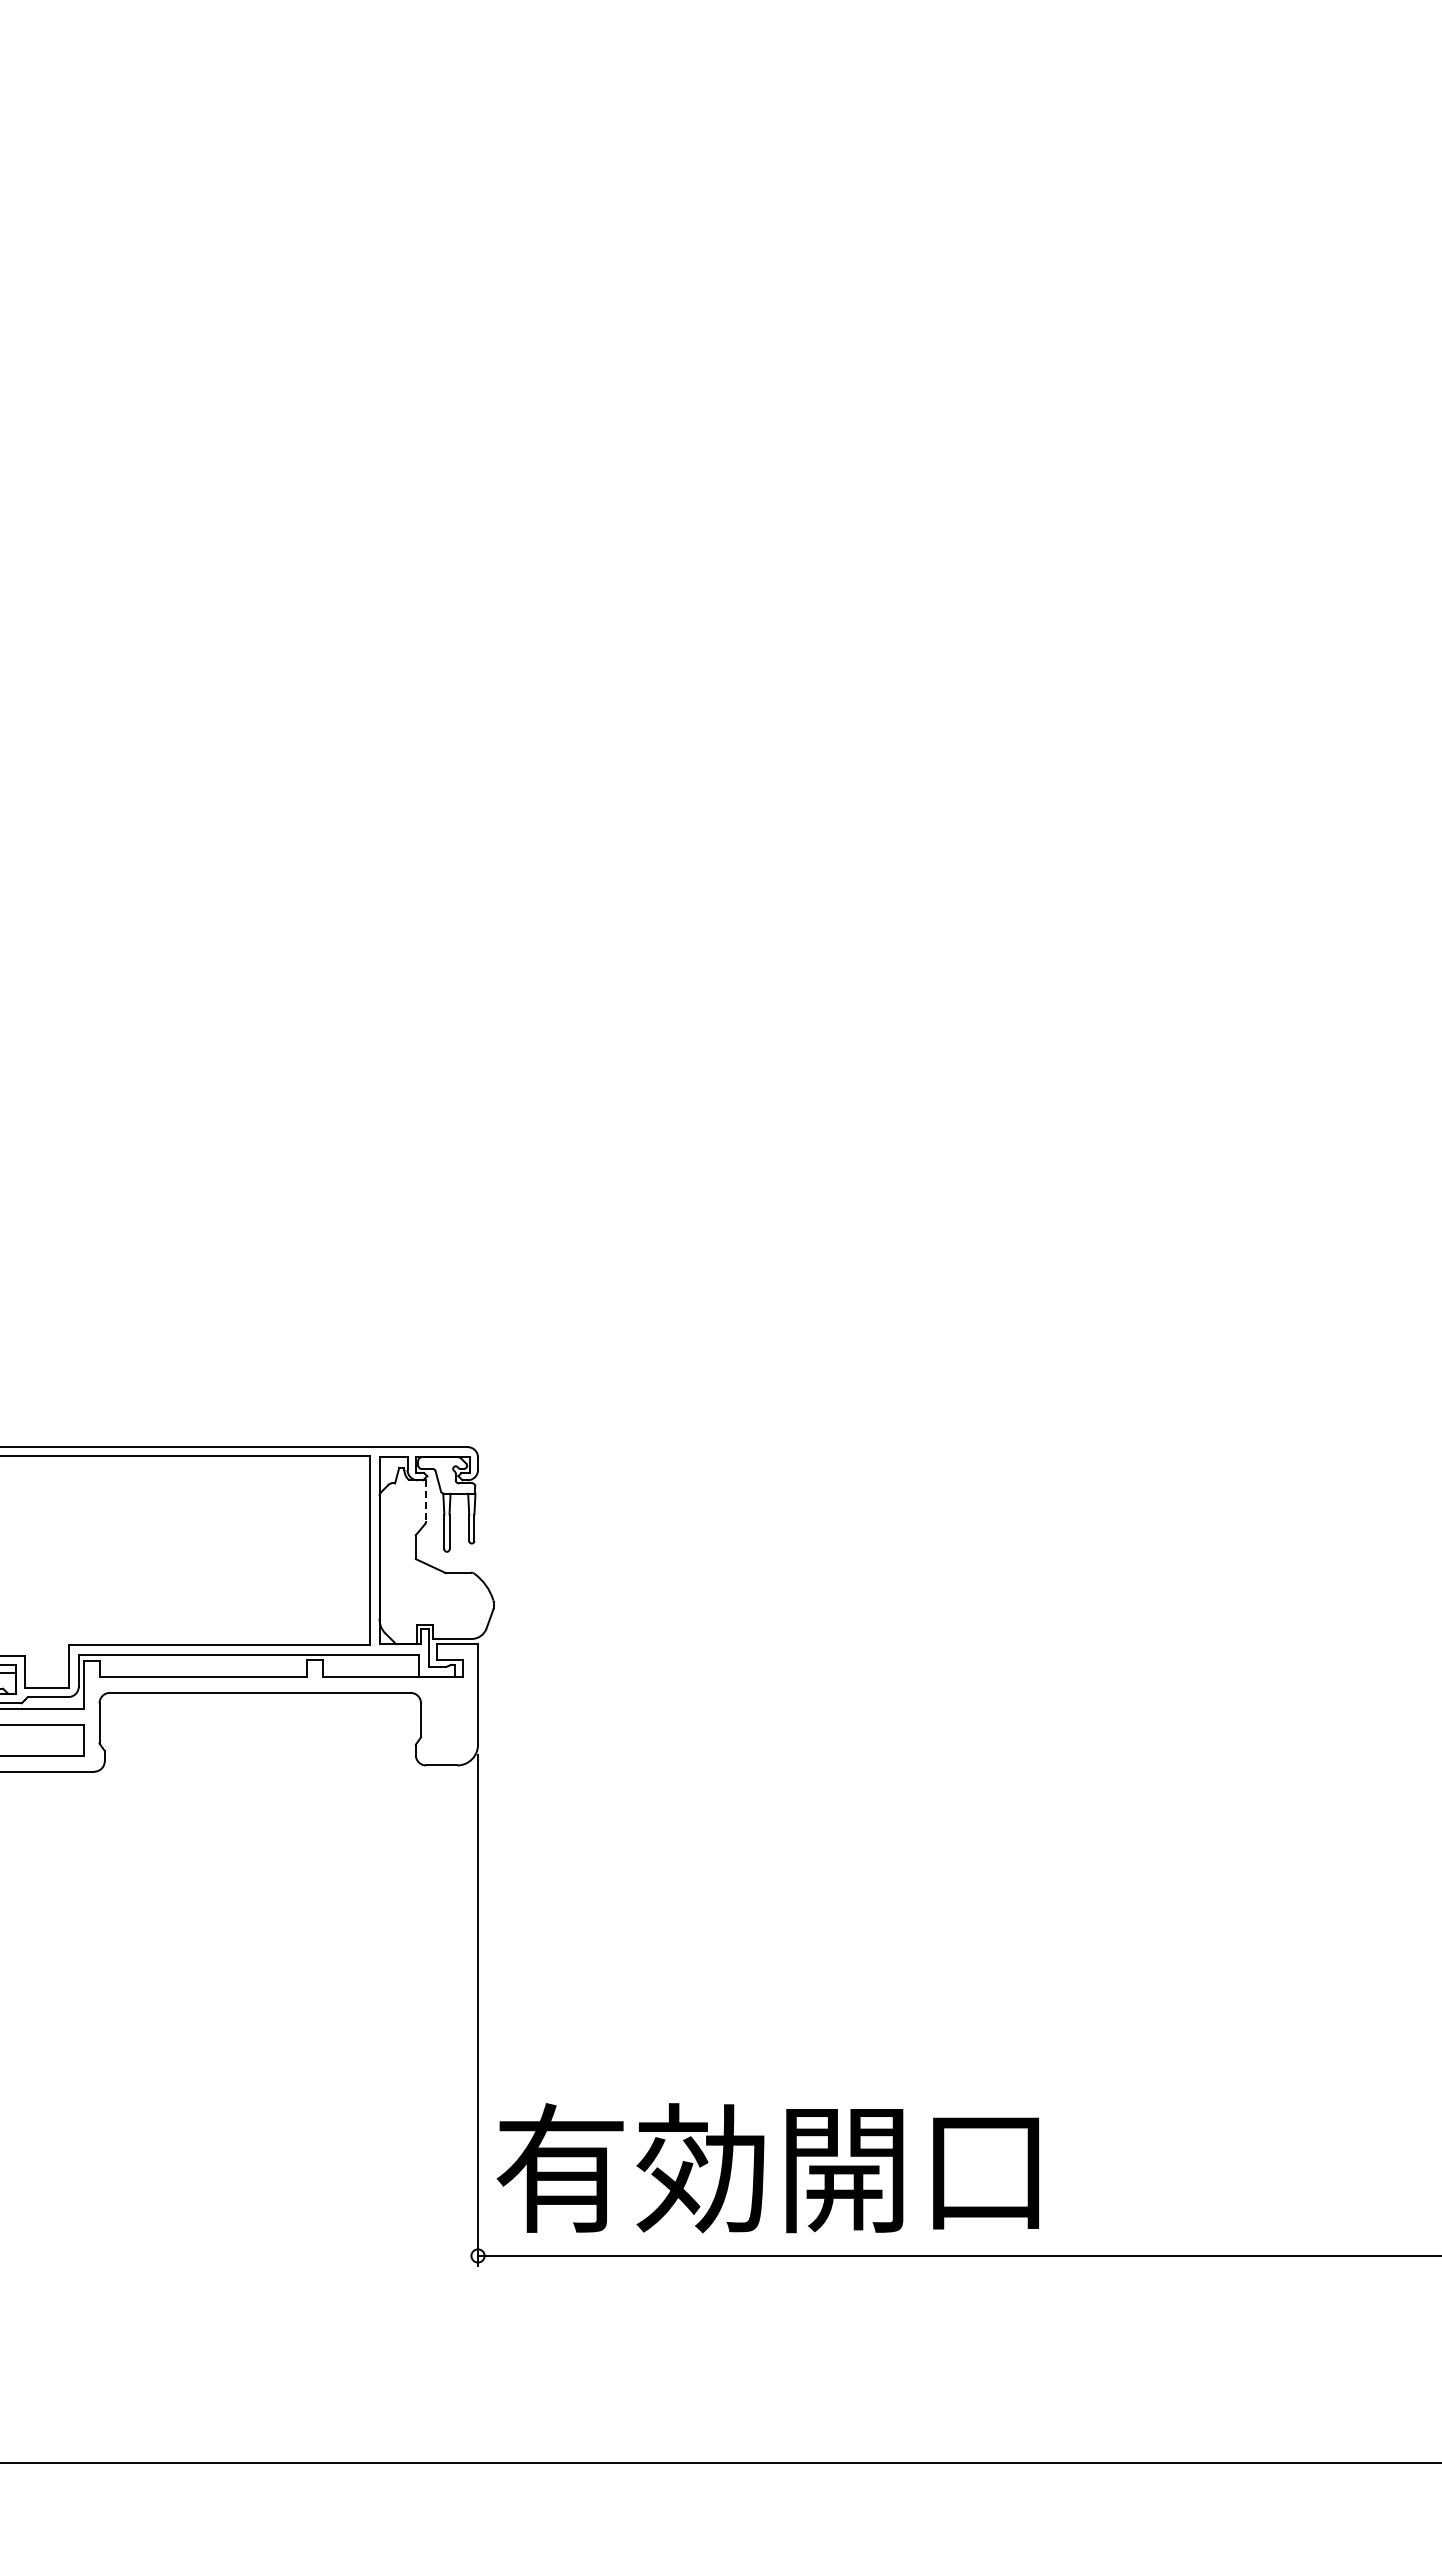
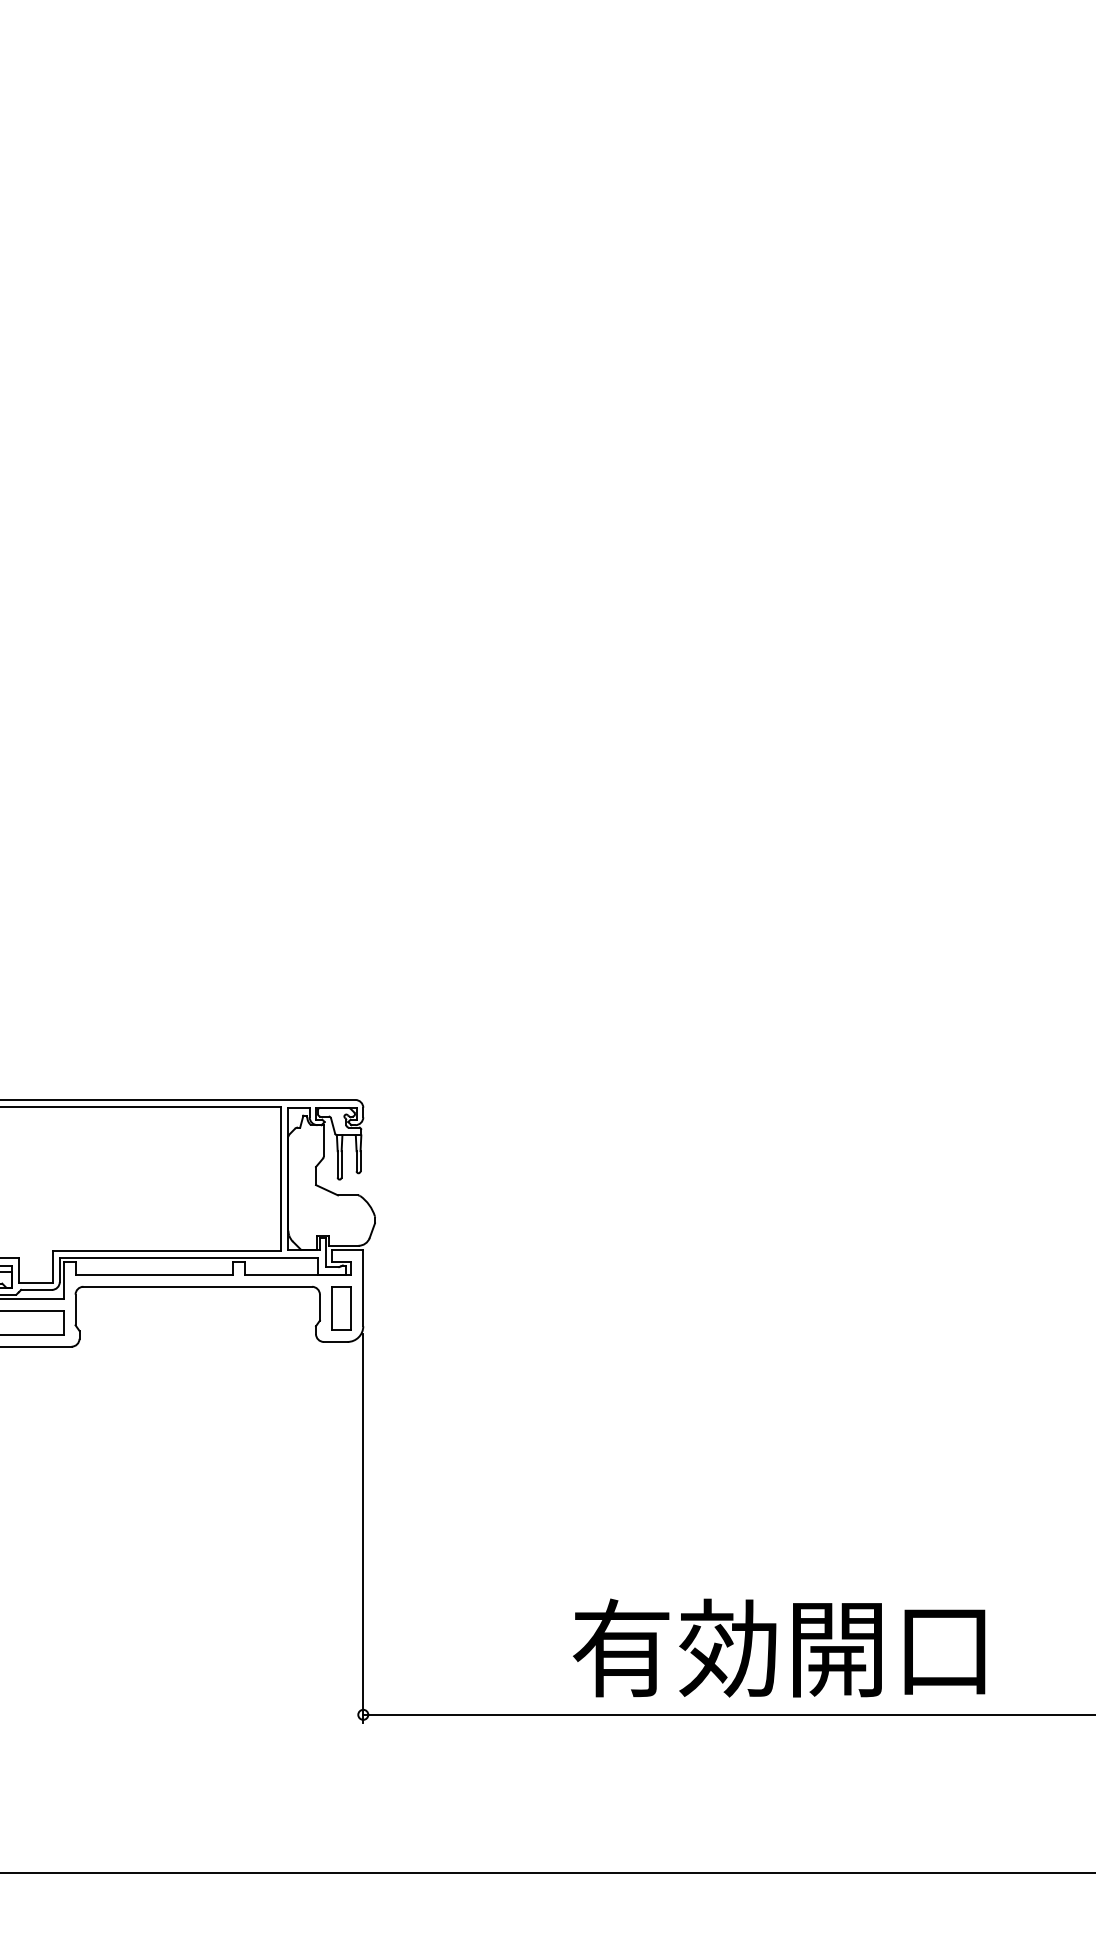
line: (426, 1501) -> (324, 1141), dashed -> solid
part: (449, 1721) -> (341, 1308), added
text: (767, 2168) -> (778, 1648), moved

